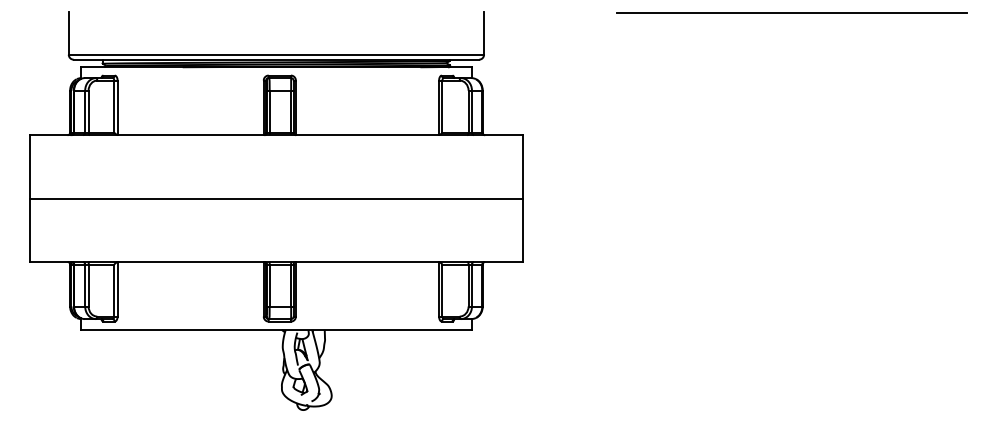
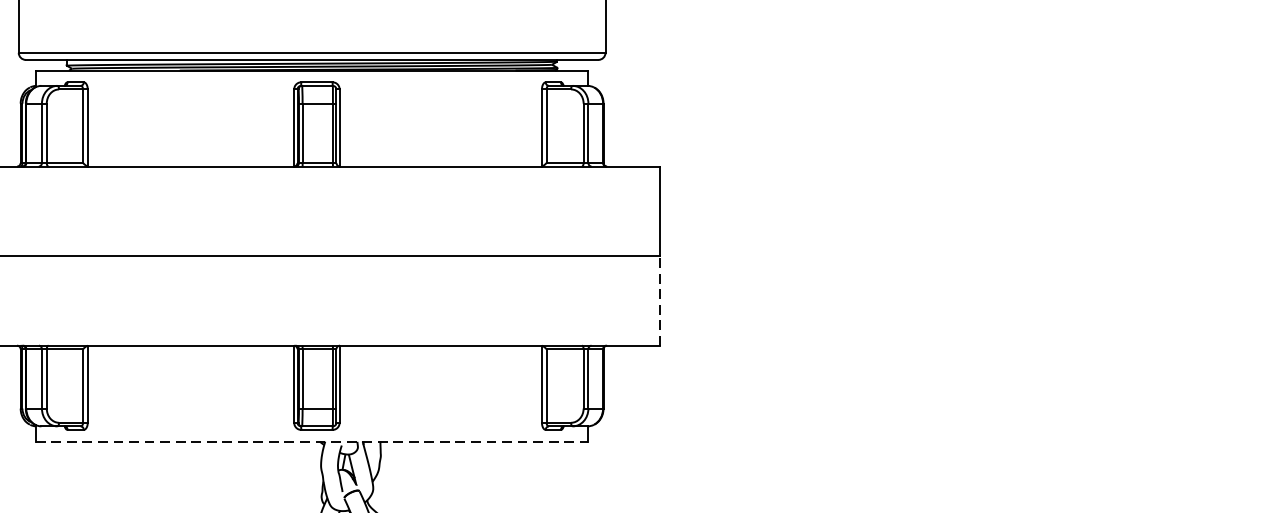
line: (522, 230) -> (659, 301), solid -> dashed
line: (276, 329) -> (312, 441), solid -> dashed

